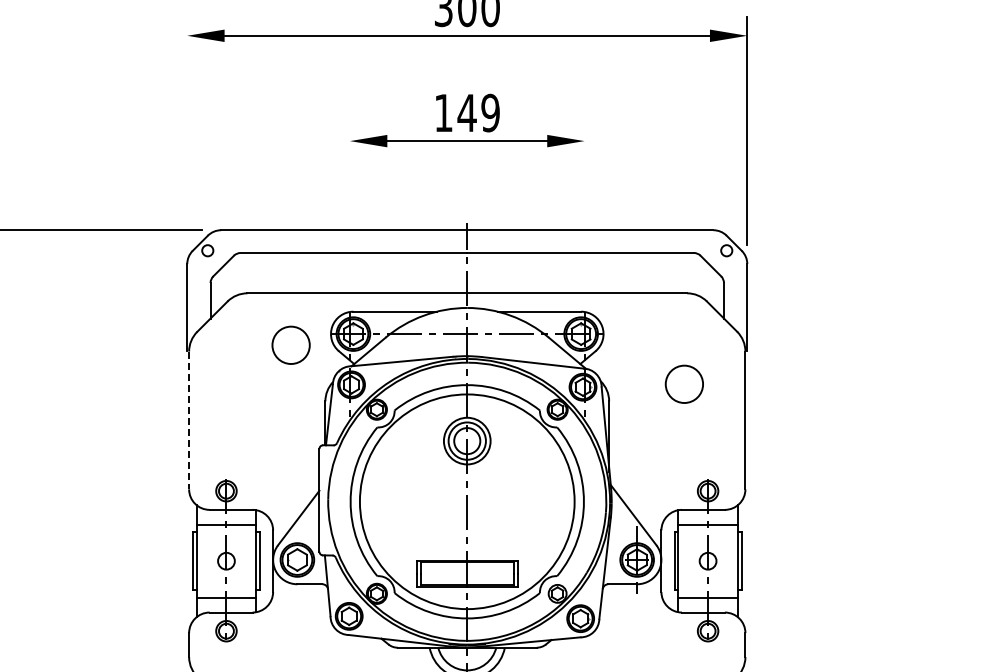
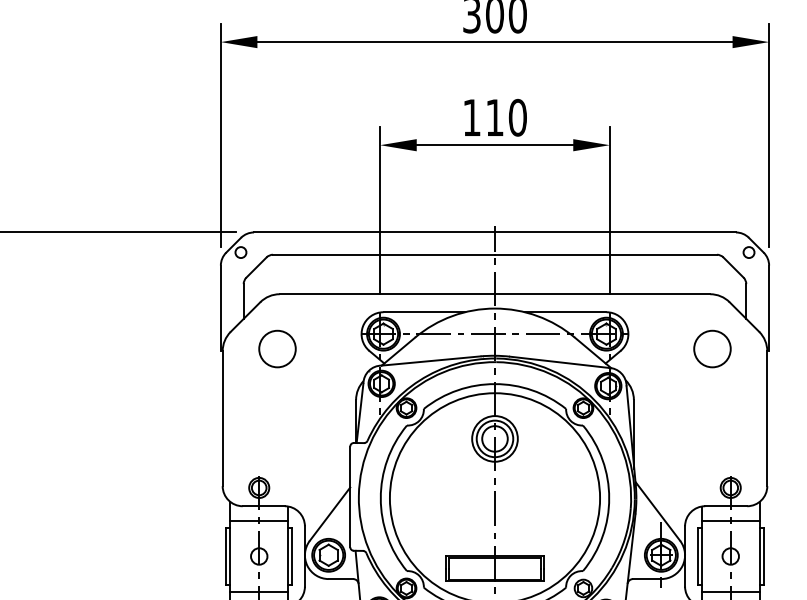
text: (478, 113) -> (505, 118), 149 -> 110
line: (187, 131) -> (221, 135), added
line: (350, 207) -> (380, 210), added
line: (584, 207) -> (609, 210), added
circle: (290, 344) -> (276, 348), moved
circle: (683, 383) -> (711, 348), moved
line: (189, 420) -> (223, 418), dashed -> solid

